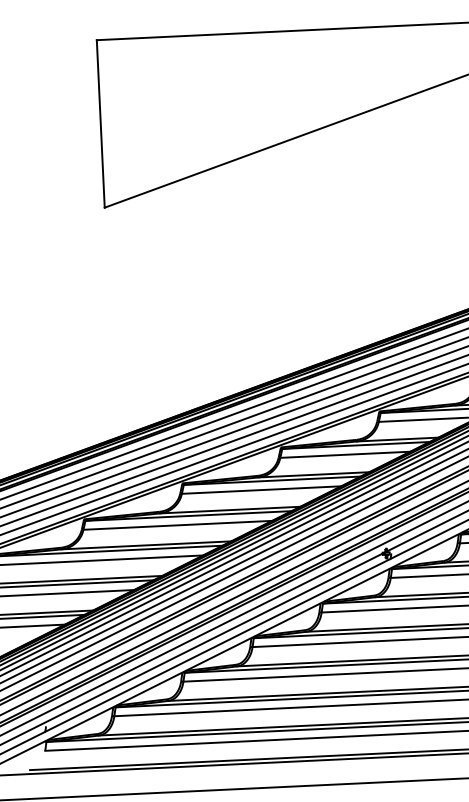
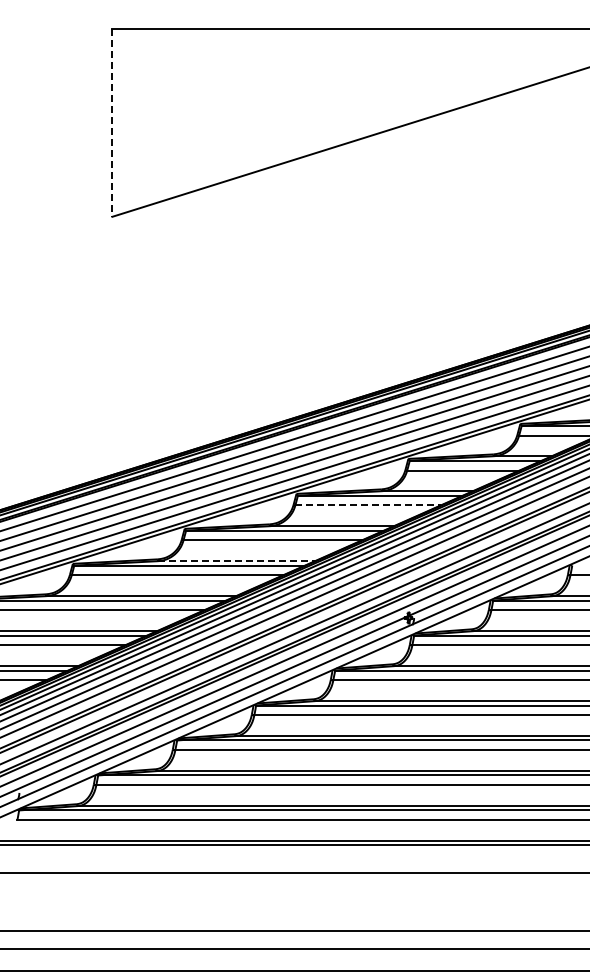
line: (100, 124) -> (112, 123), solid -> dashed
line: (345, 454) -> (368, 505), solid -> dashed
line: (230, 510) -> (236, 561), solid -> dashed

